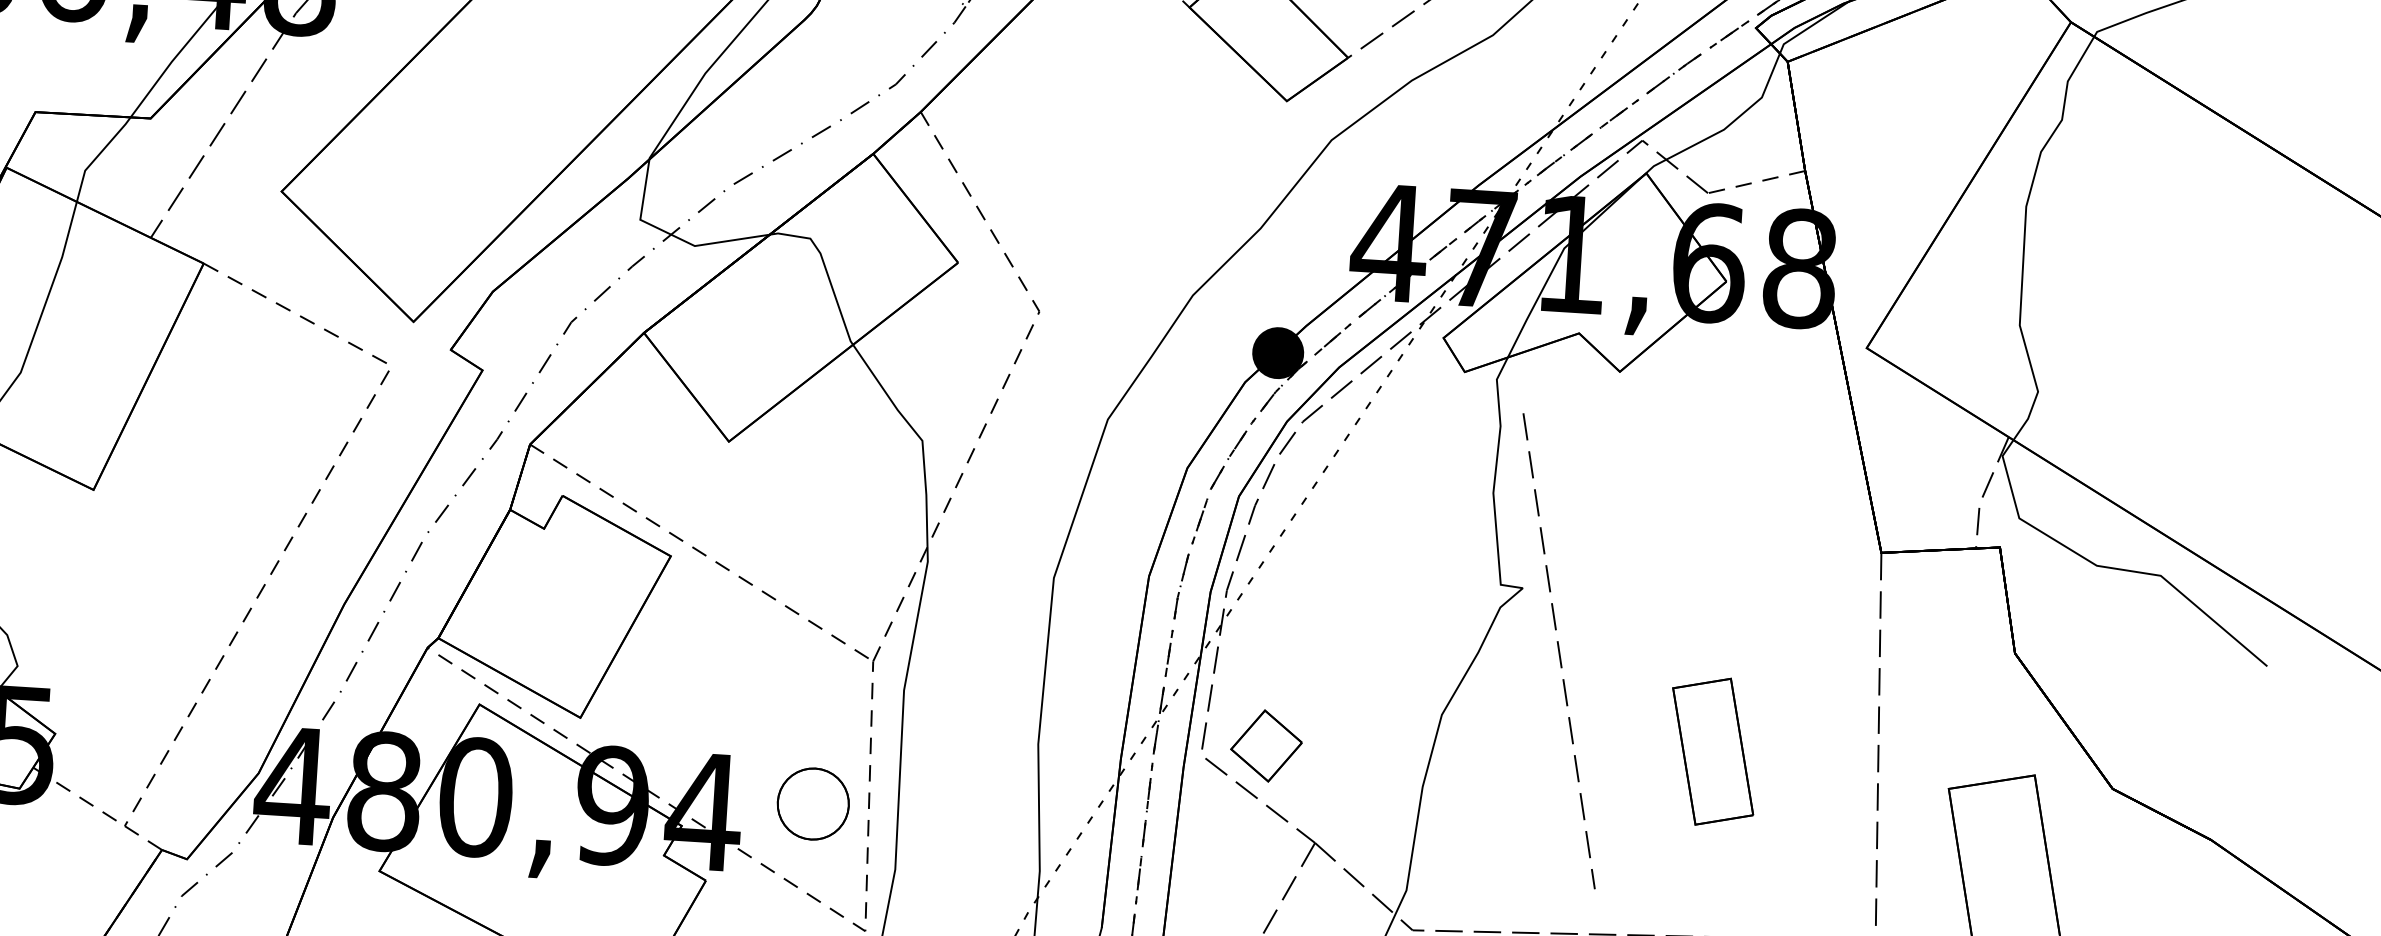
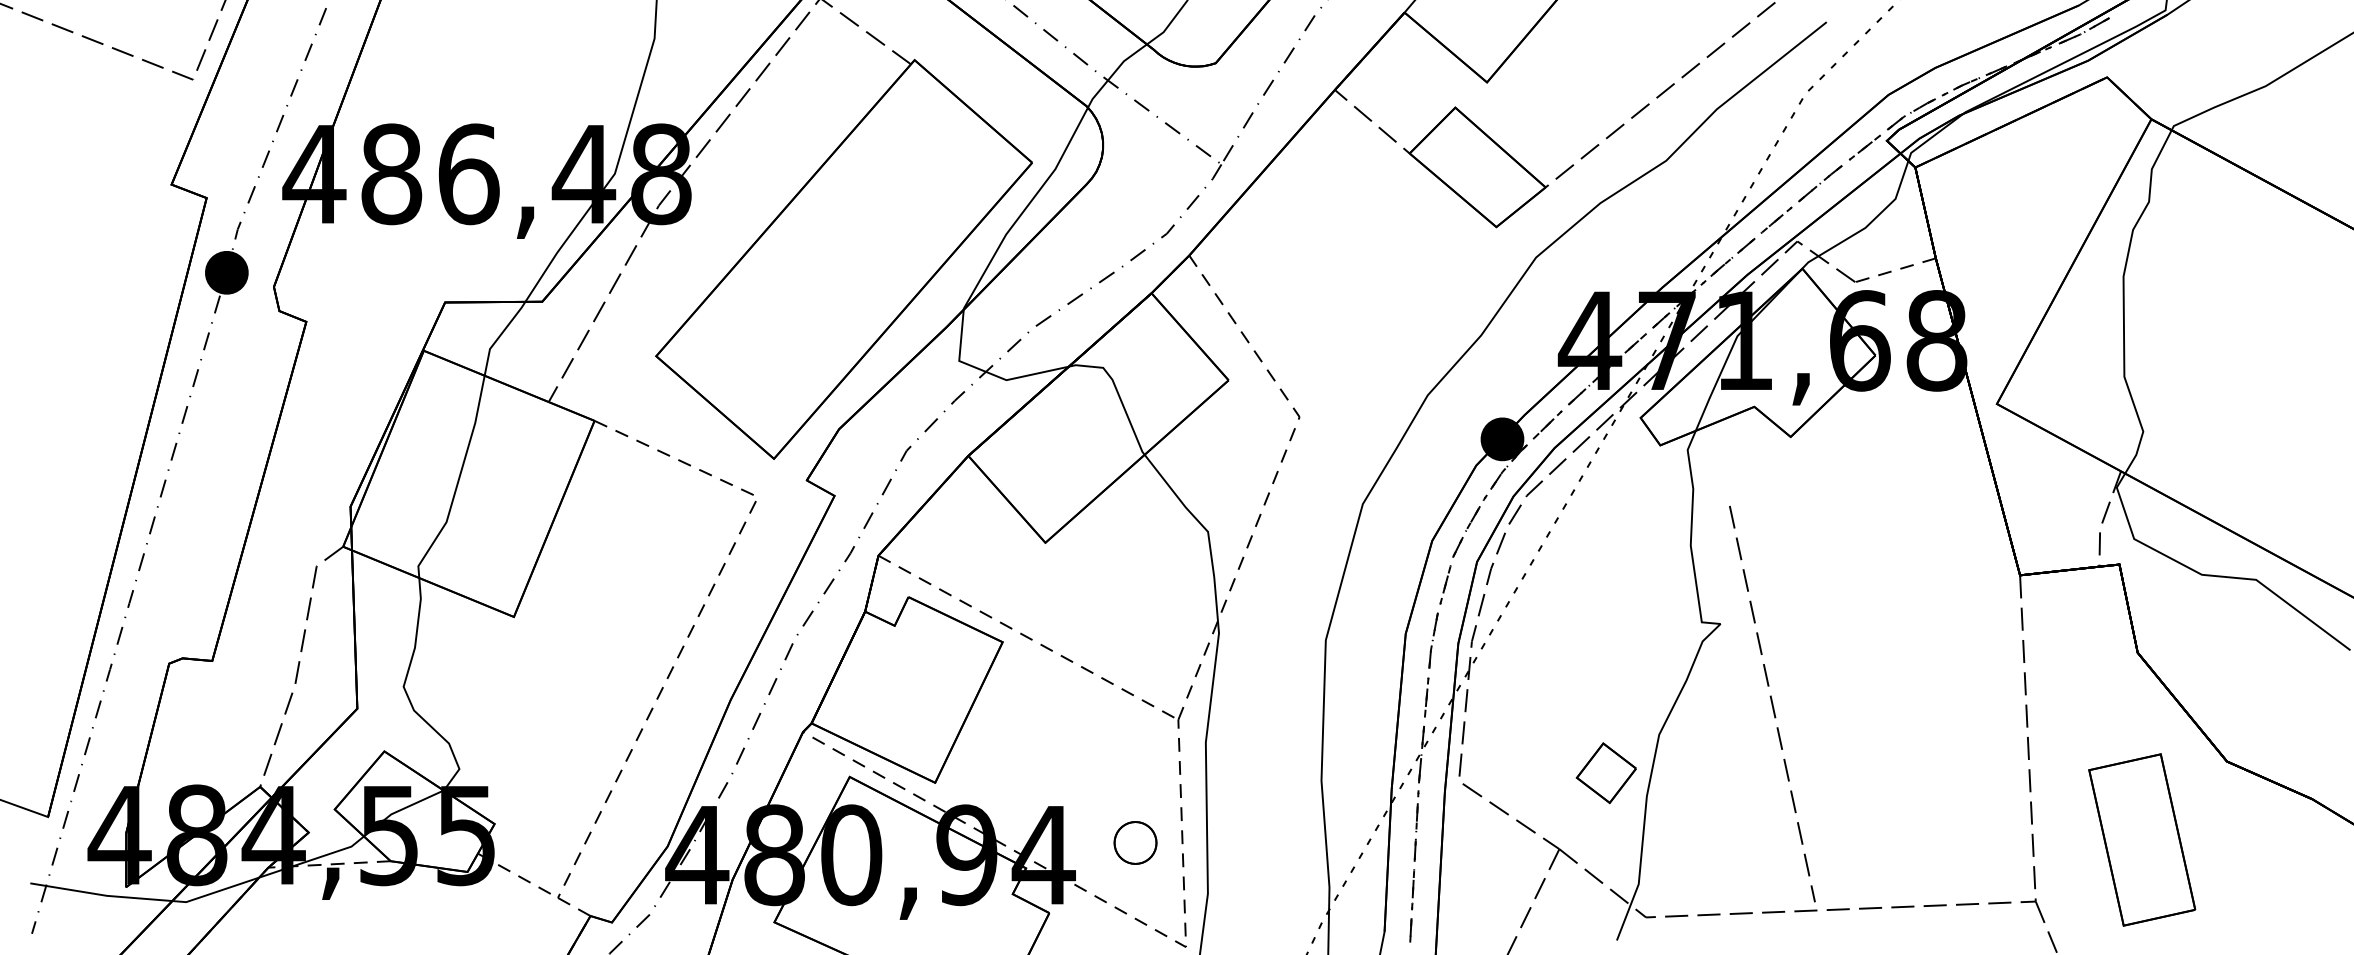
line: (1559, 650) -> (1772, 703), moved
part: (1265, 746) -> (1605, 773), moved
part: (1713, 751) -> (1889, 751), removed
part: (813, 803) -> (1135, 842), size x0.7

